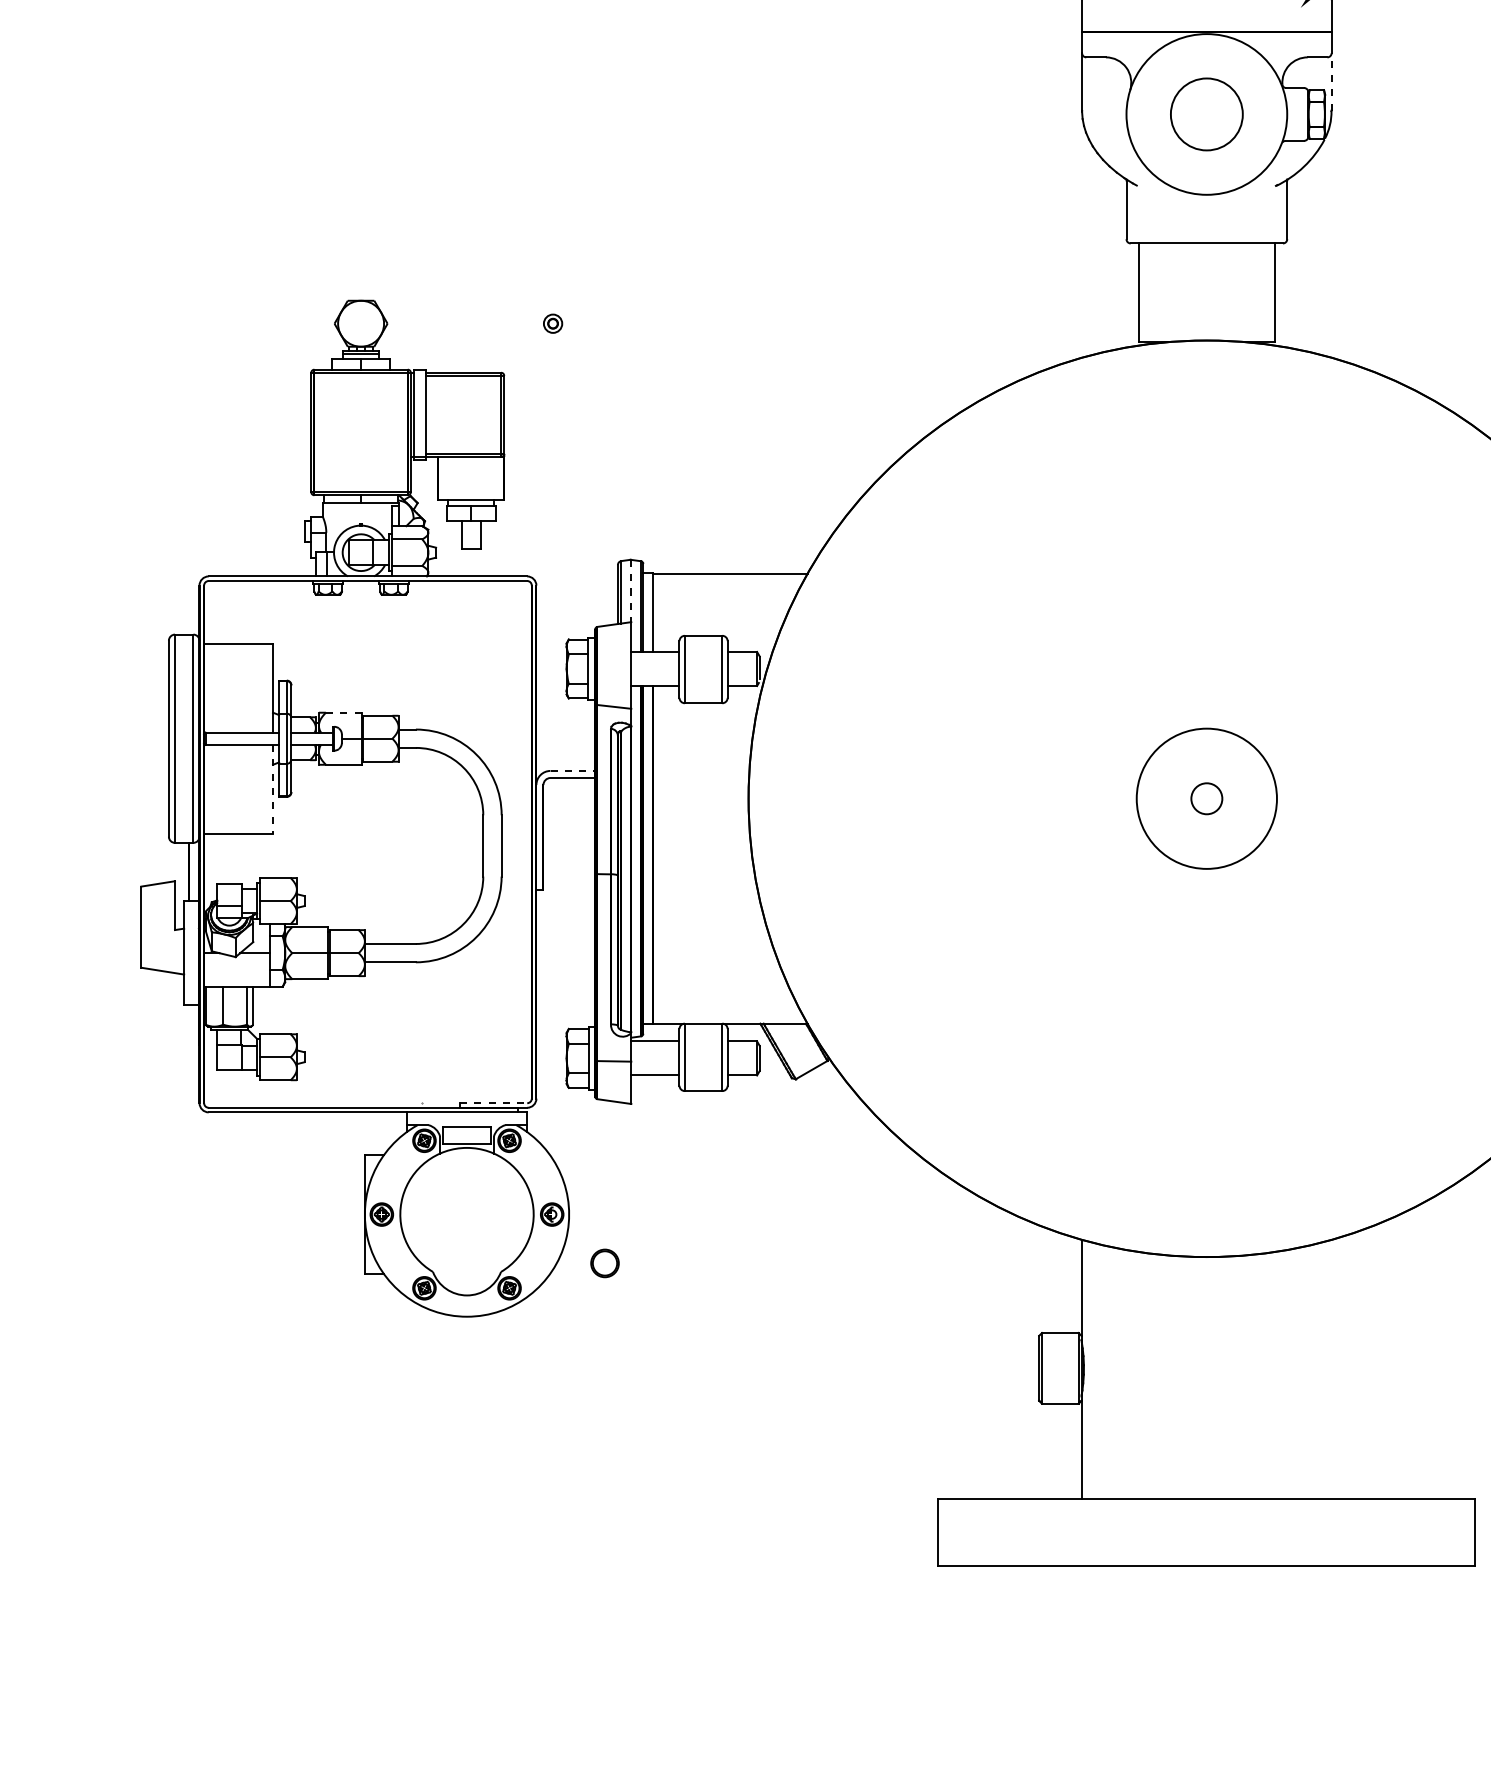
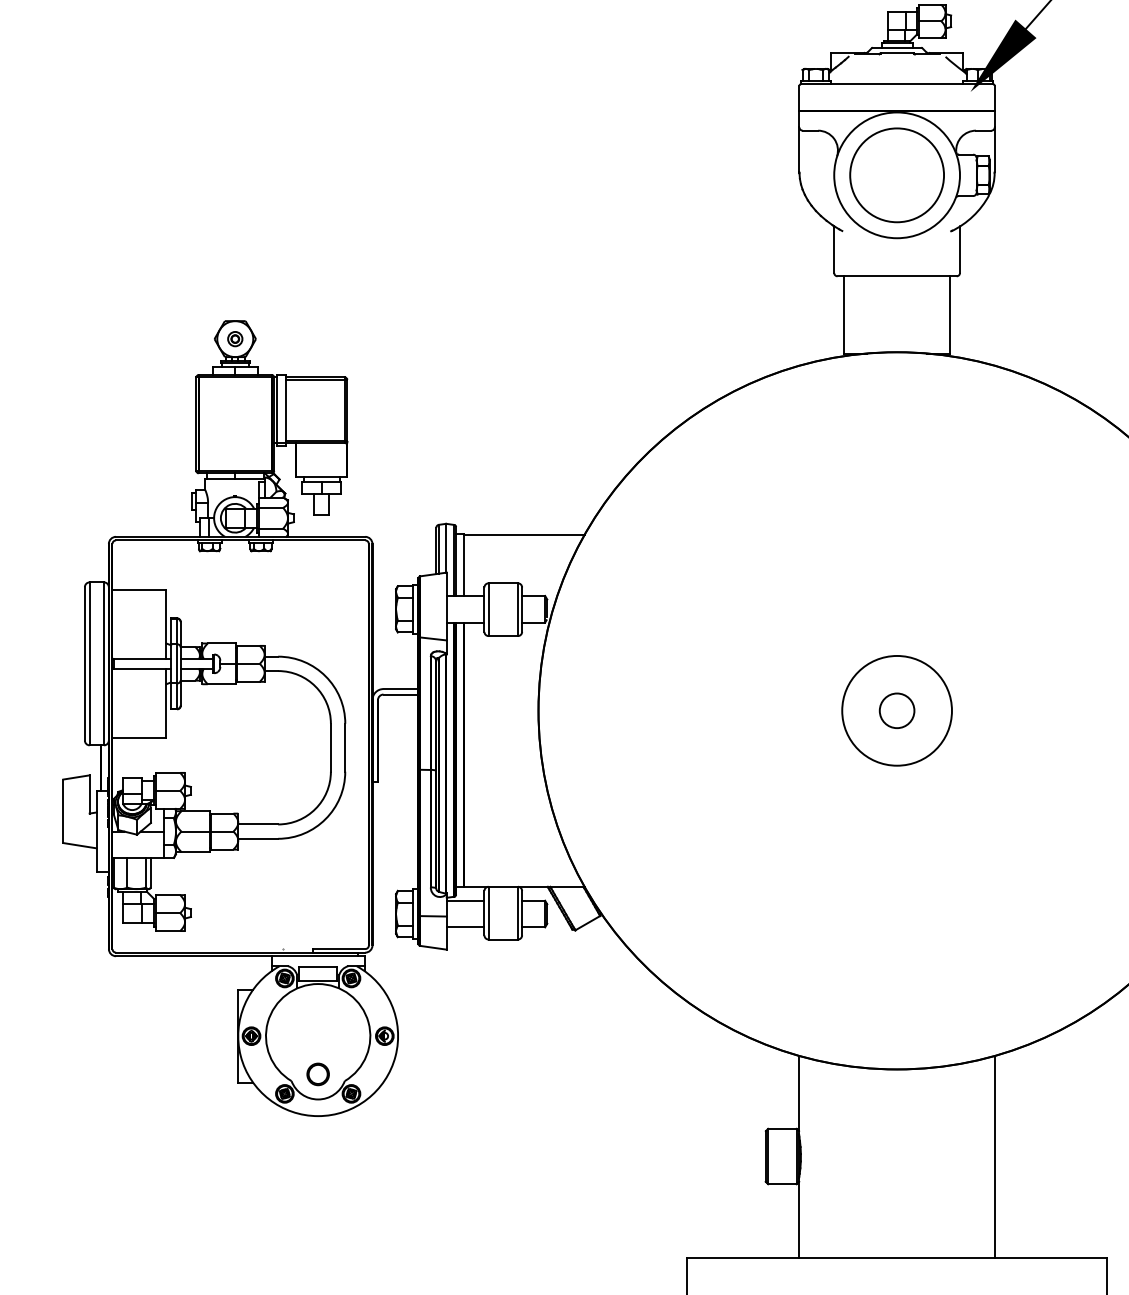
line: (1331, 81) -> (994, 149), dashed -> solid
circle: (1206, 114) -> (896, 175), size x1.67
part: (553, 323) -> (235, 338), moved
line: (630, 591) -> (446, 548), dashed -> solid
line: (343, 712) -> (221, 643), dashed -> solid
line: (573, 770) -> (401, 688), dashed -> solid
line: (273, 789) -> (166, 703), dashed -> solid
circle: (1206, 798) -> (896, 710), size x1.43
line: (493, 1103) -> (338, 949), dashed -> solid
part: (604, 1263) -> (317, 1074), moved
line: (1332, 1368) -> (995, 1156), added

